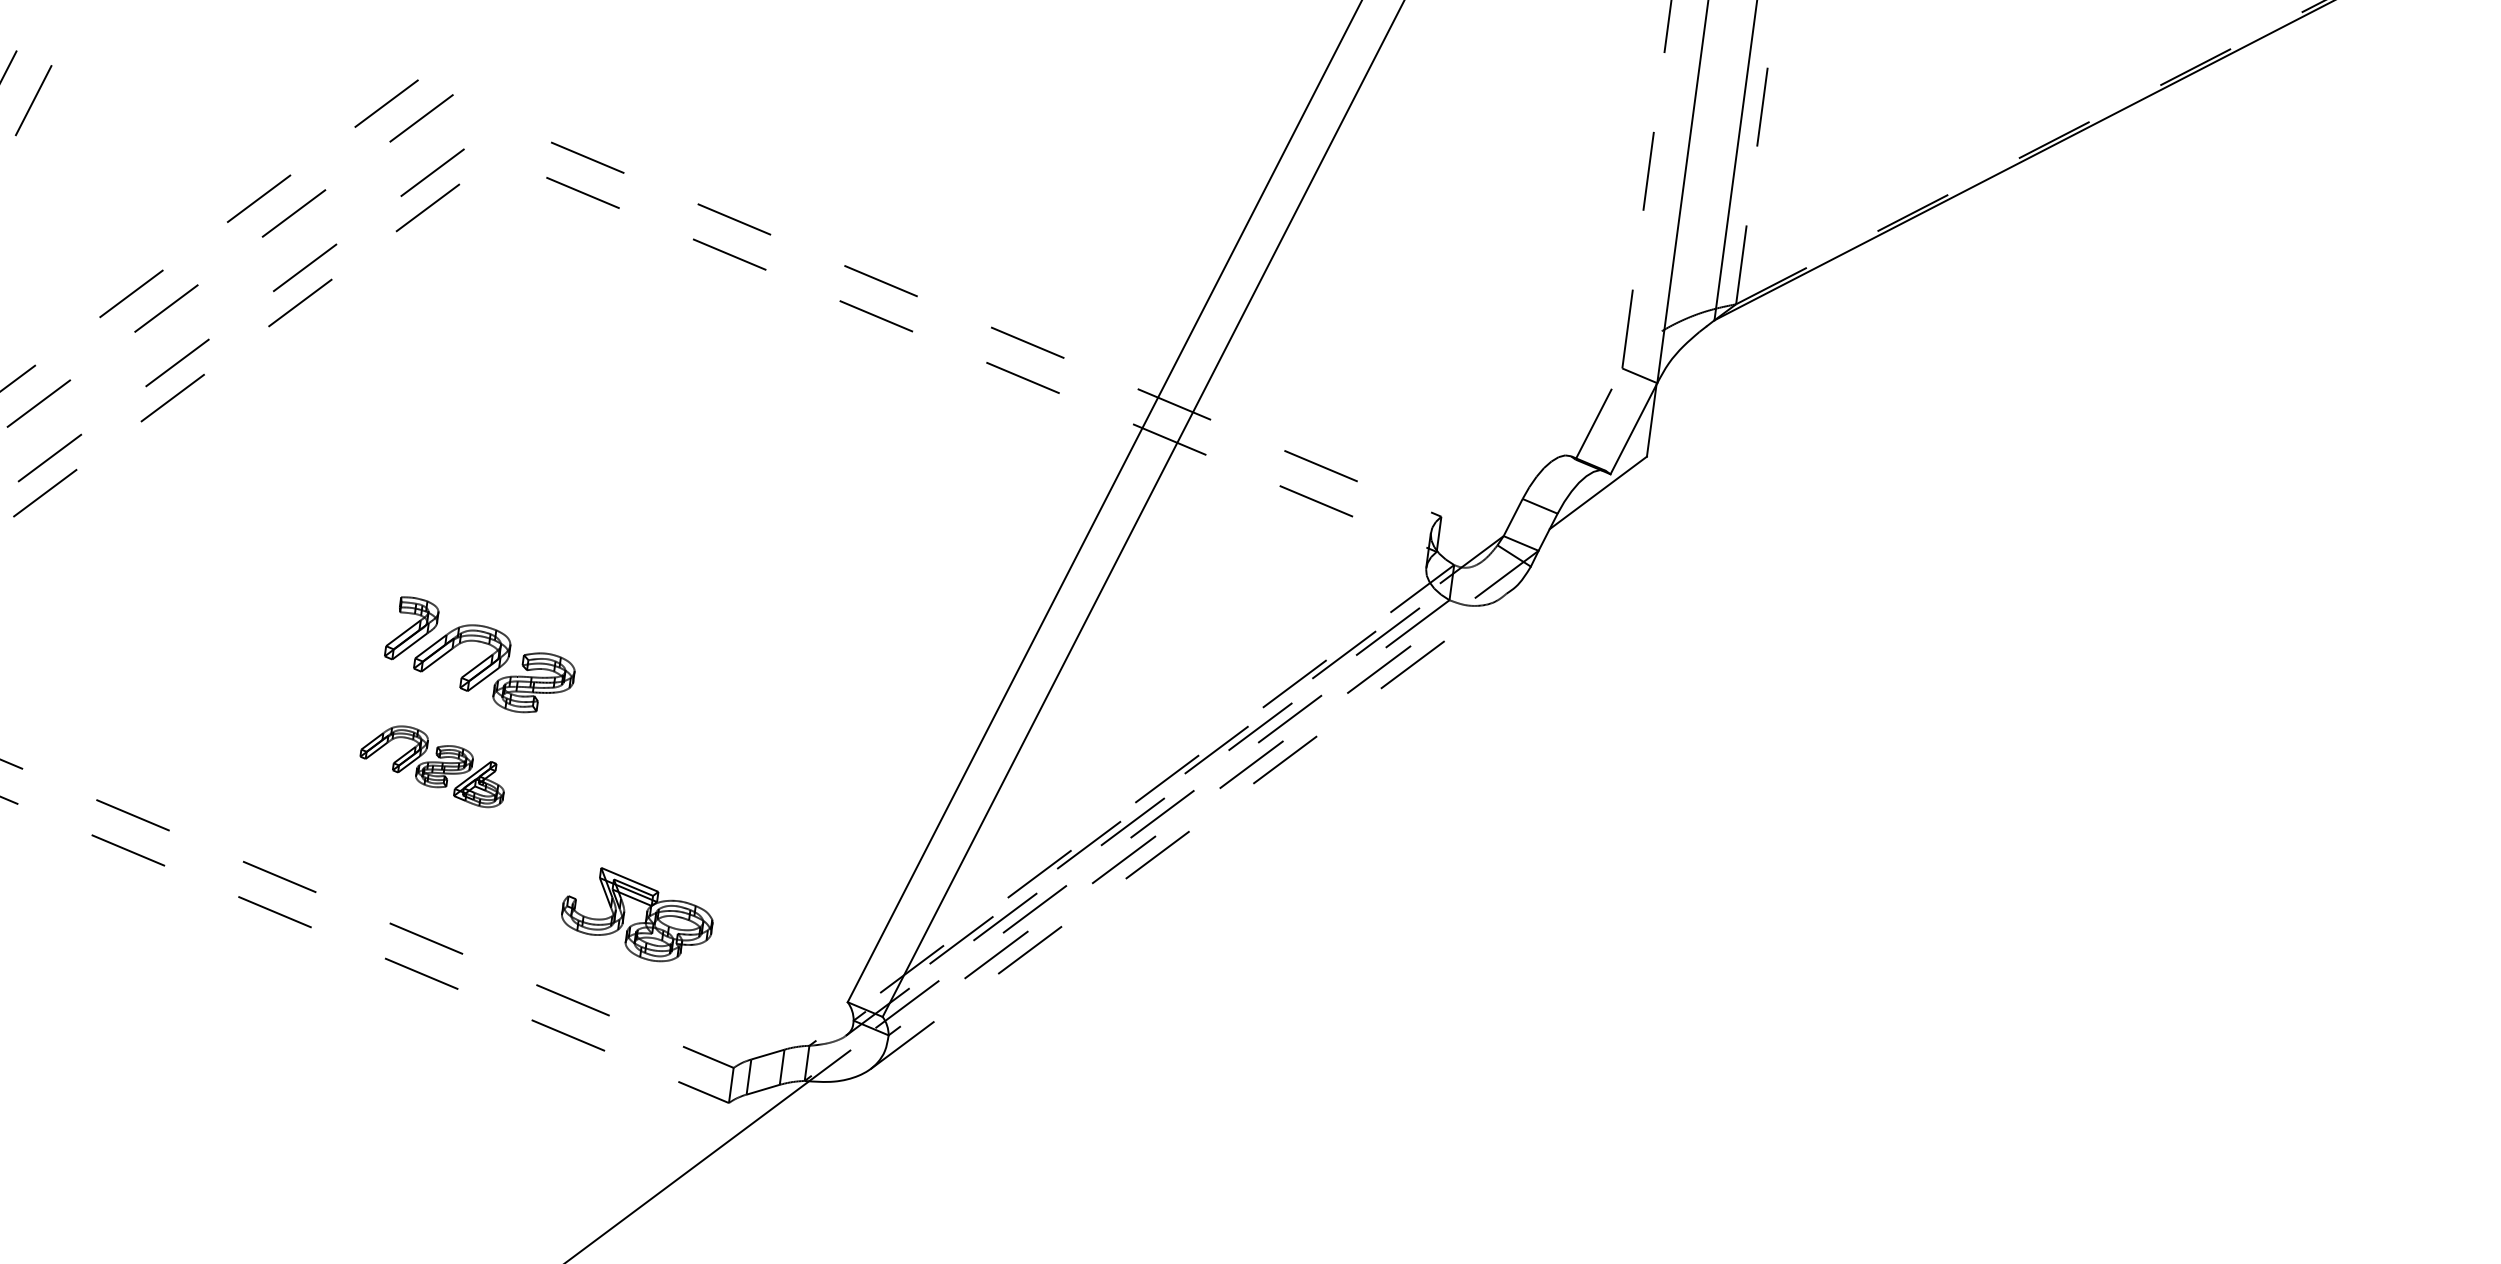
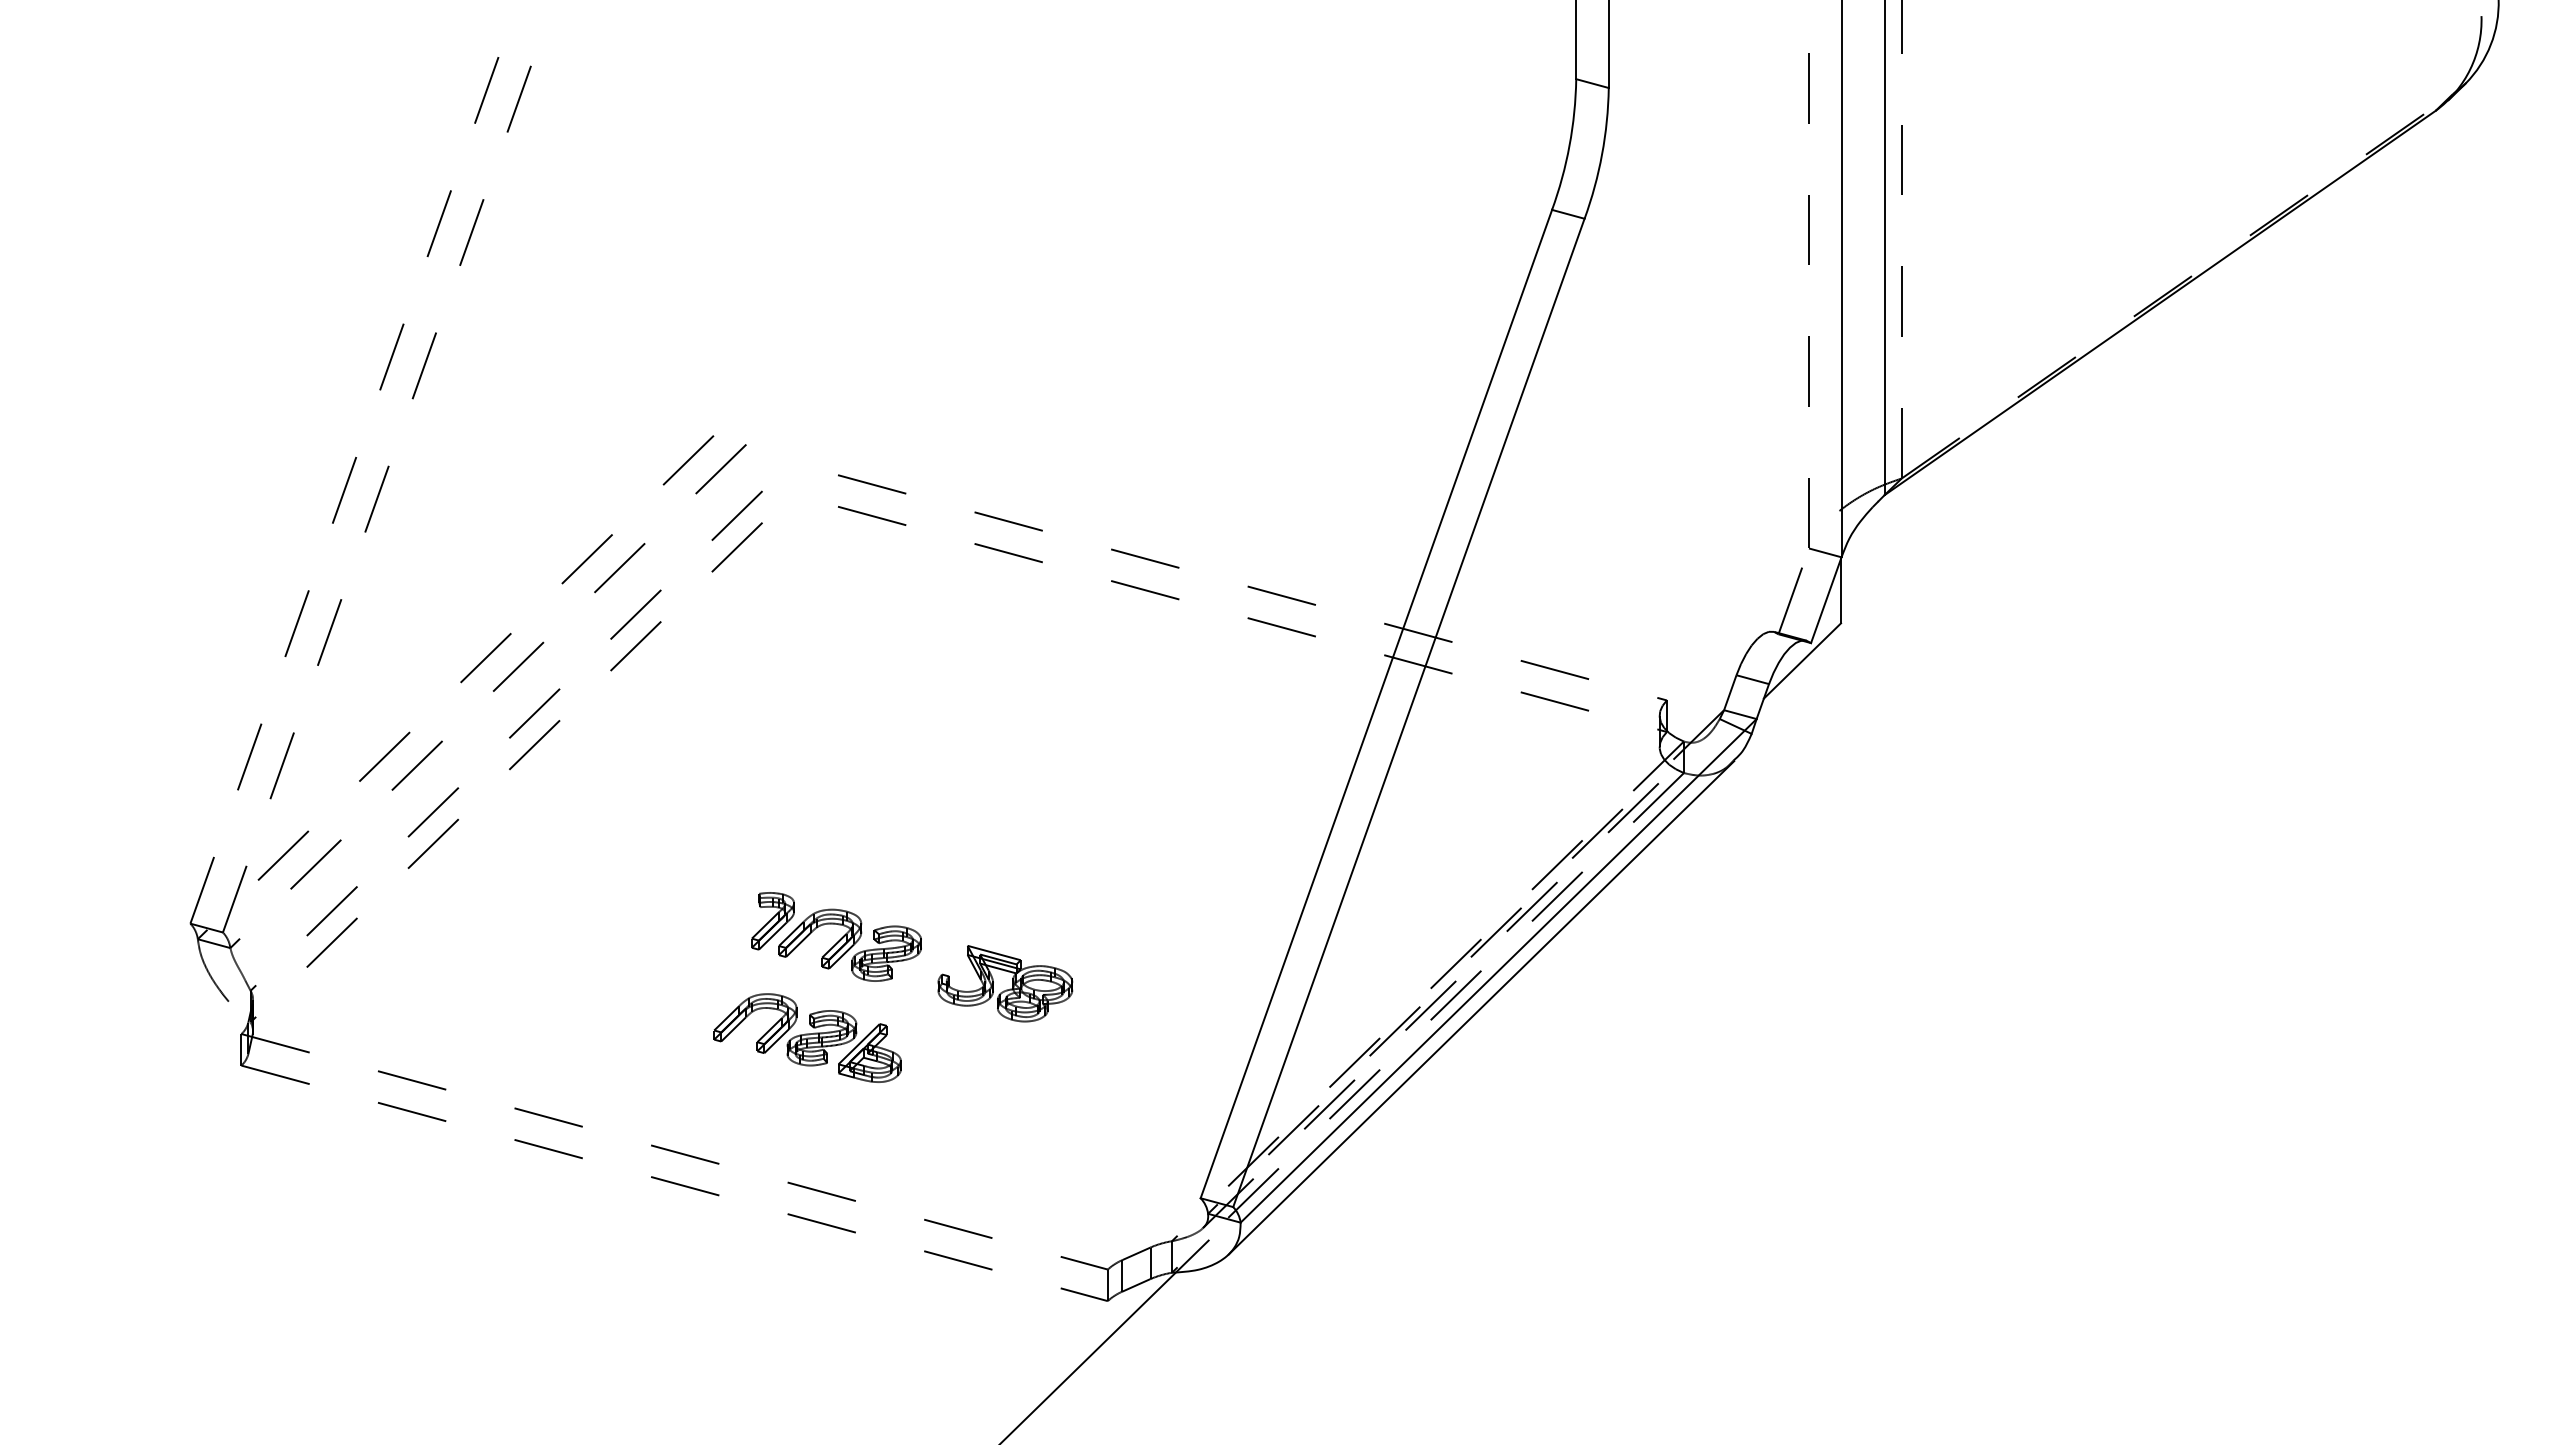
part: (433, 764) -> (807, 1037), size x1.43
line: (1213, 792) -> (1498, 970), dashed -> solid
line: (1189, 831) -> (1481, 1007), dashed -> solid
part: (638, 922) -> (1006, 989), moved

